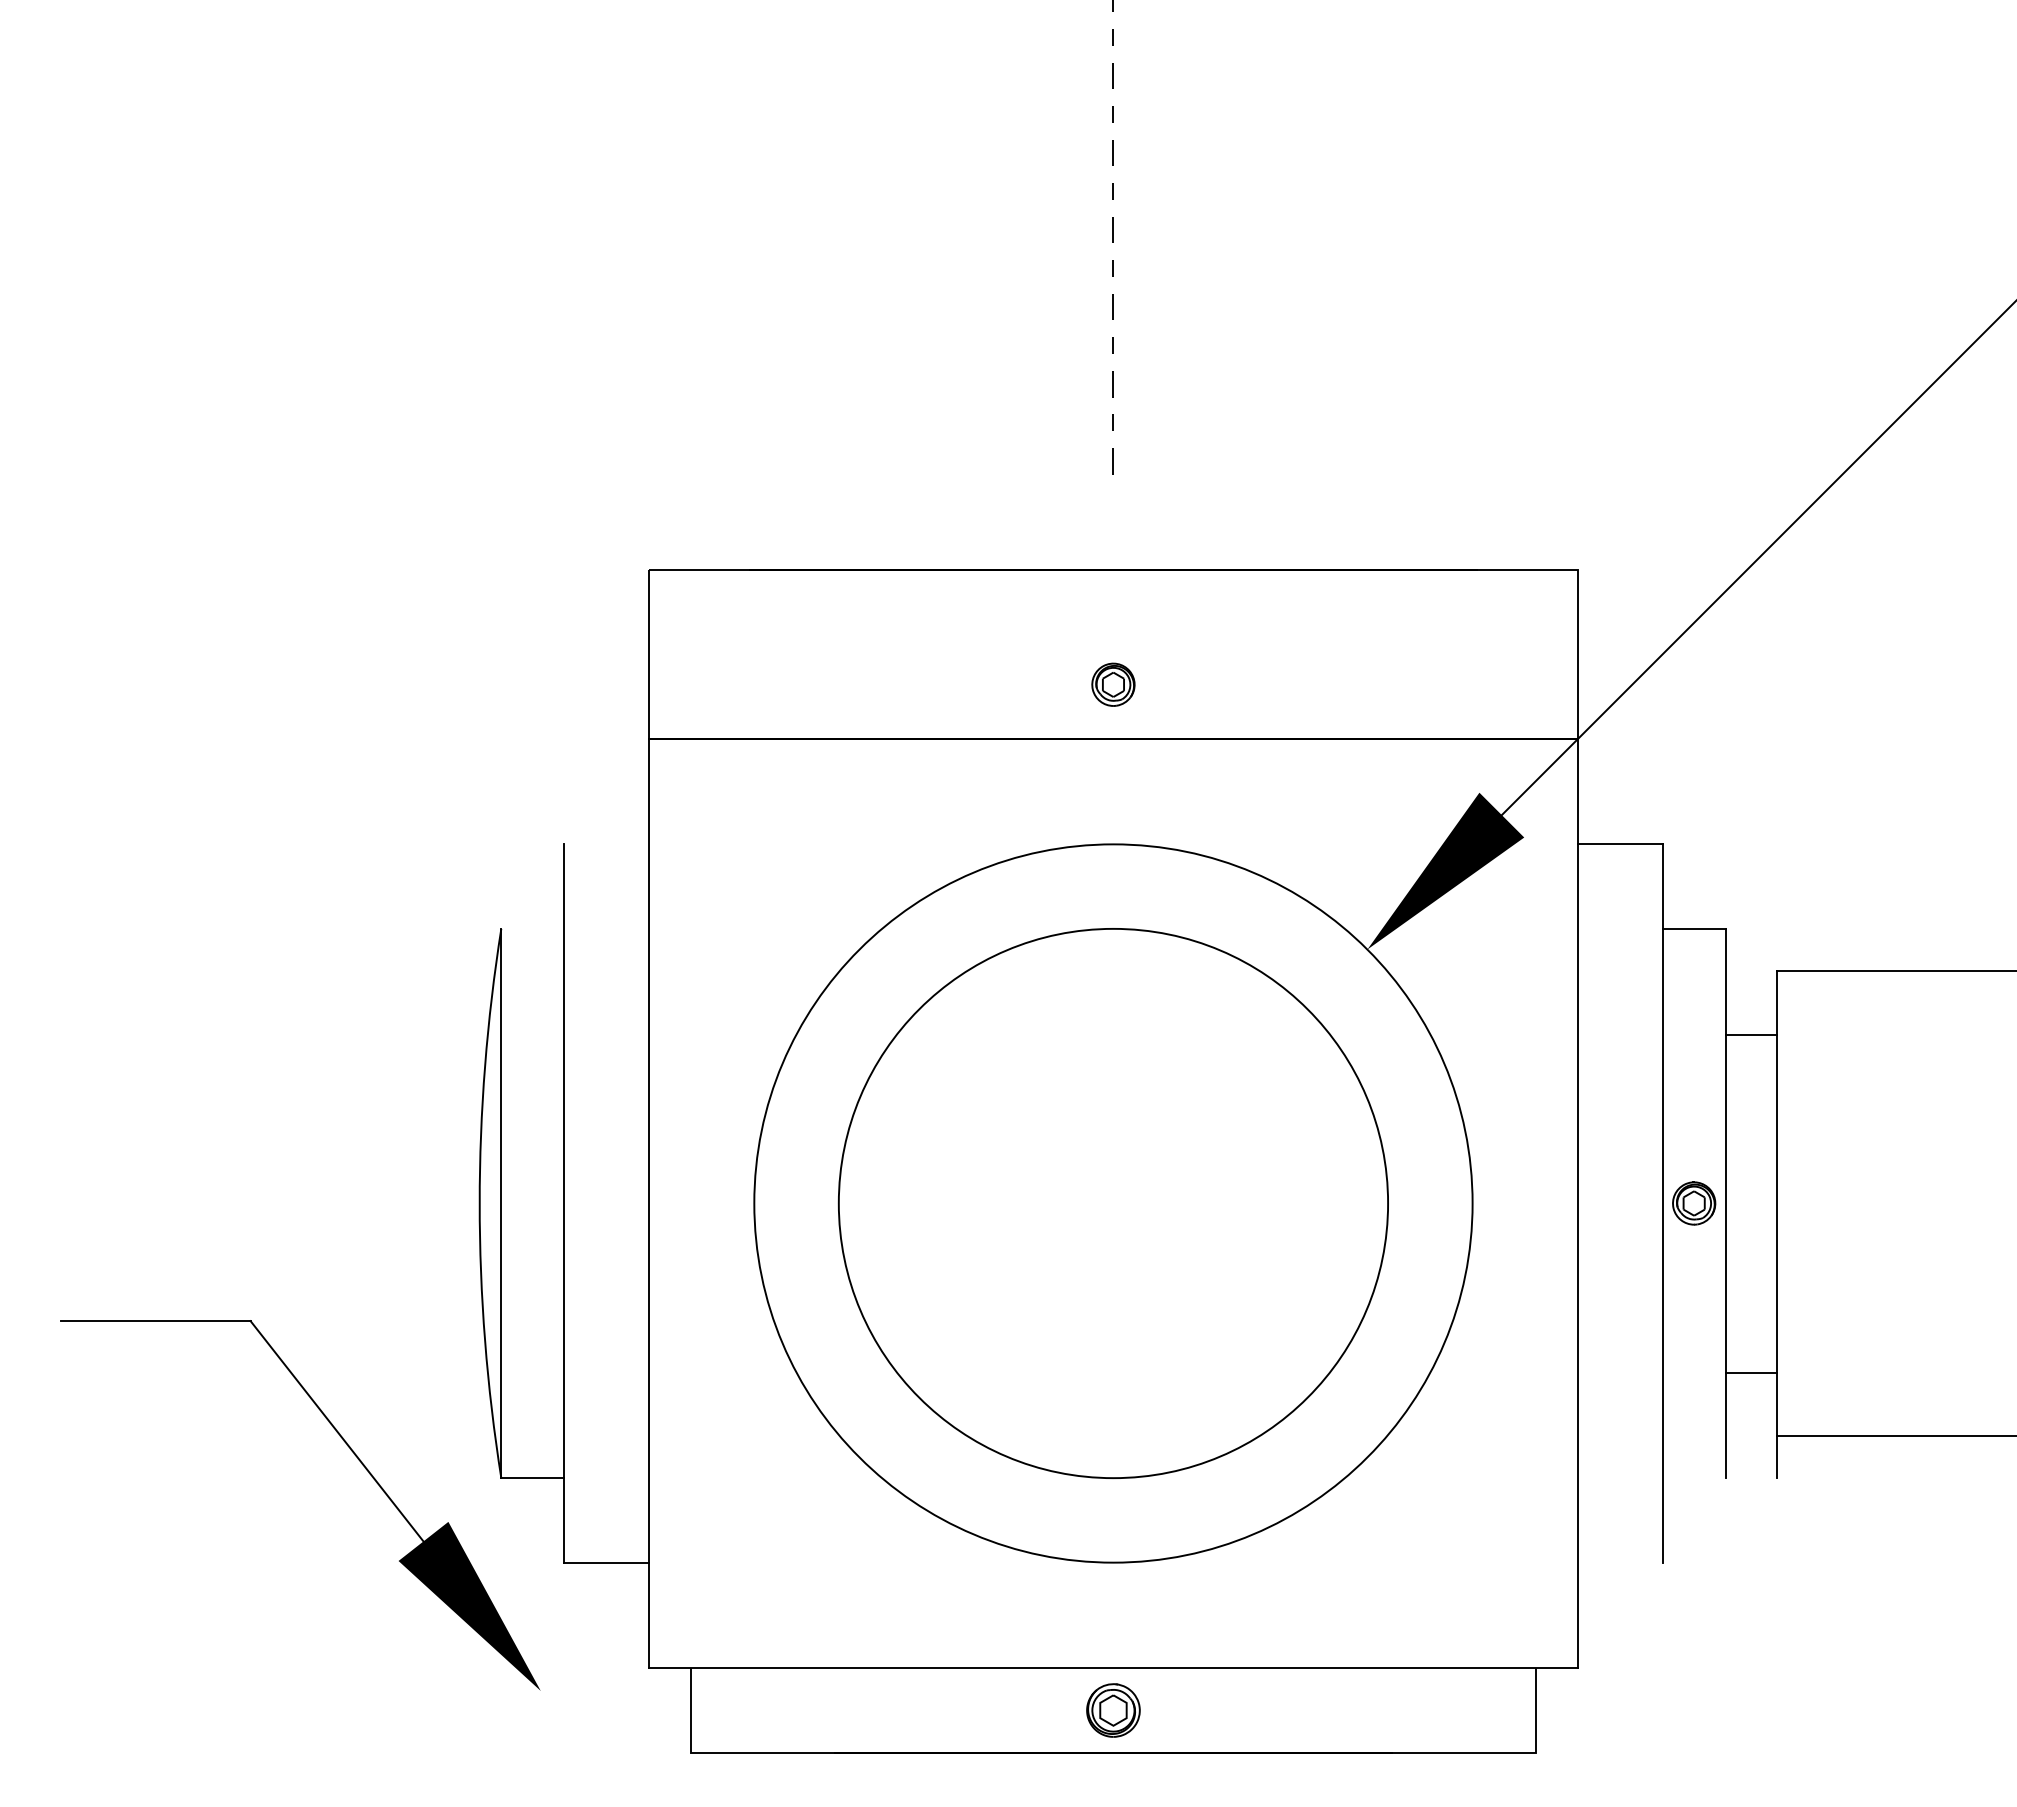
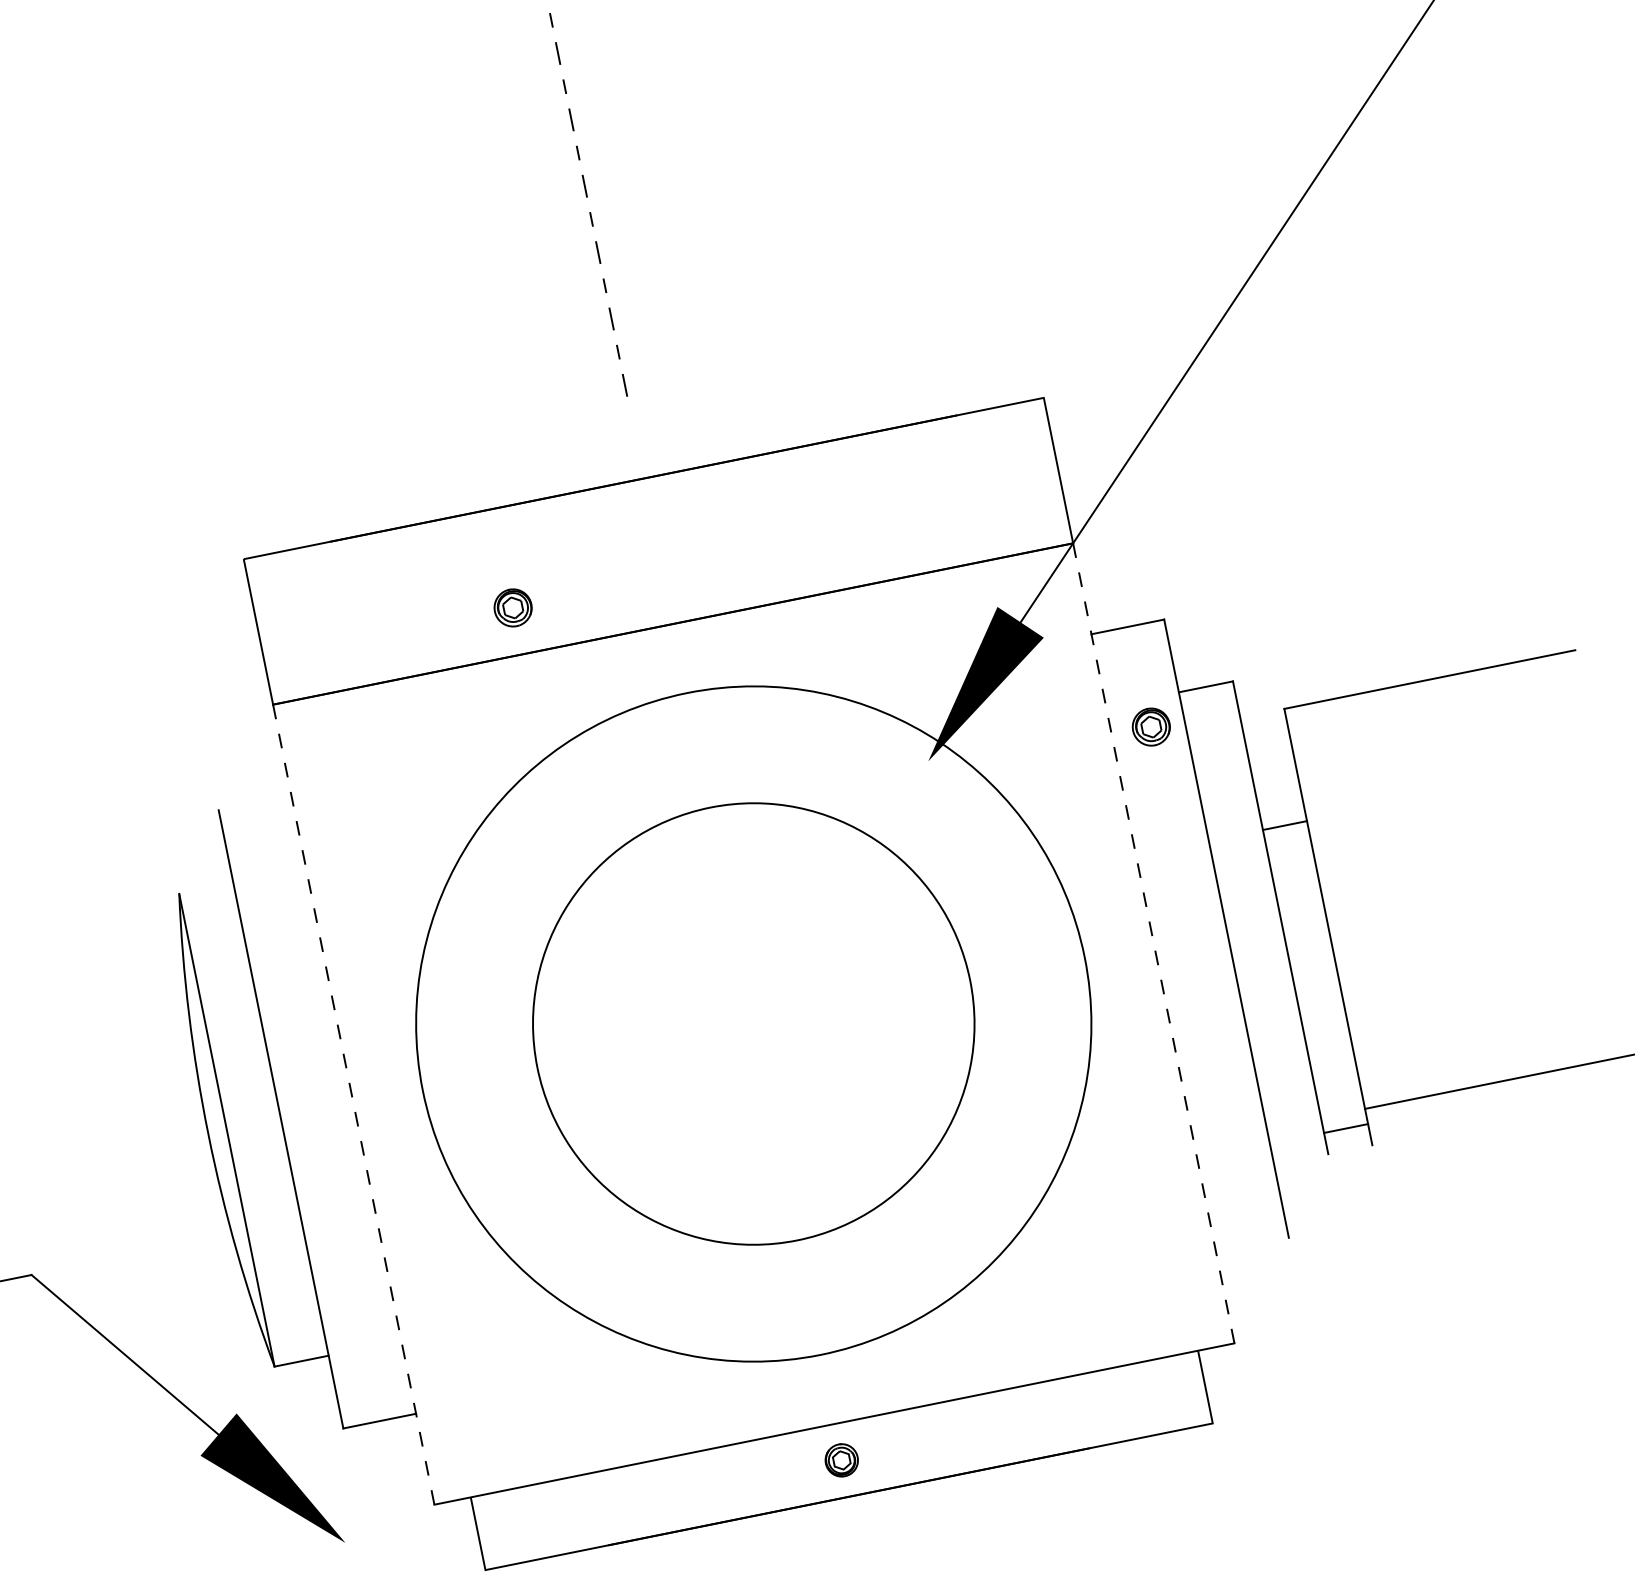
part: (1113, 684) -> (513, 607), moved
line: (1750, 1034) -> (1284, 825), moved
line: (648, 1203) -> (353, 1104), solid -> dashed
circle: (1113, 1203) -> (753, 1024), size x0.7
circle: (1113, 1203) -> (753, 1024), size x1.4
line: (1578, 1203) -> (1154, 943), solid -> dashed
part: (1694, 1203) -> (1151, 727), moved
line: (1750, 1372) -> (1345, 1128), moved
part: (1113, 1710) -> (841, 1460), size x0.7

